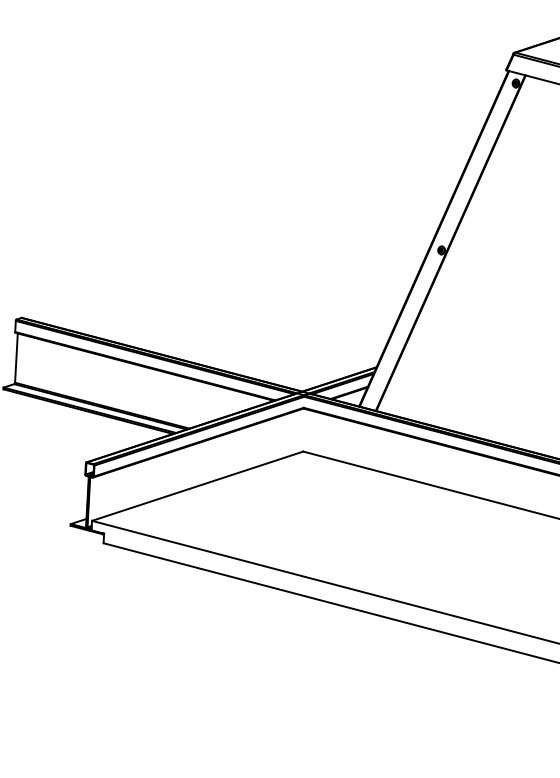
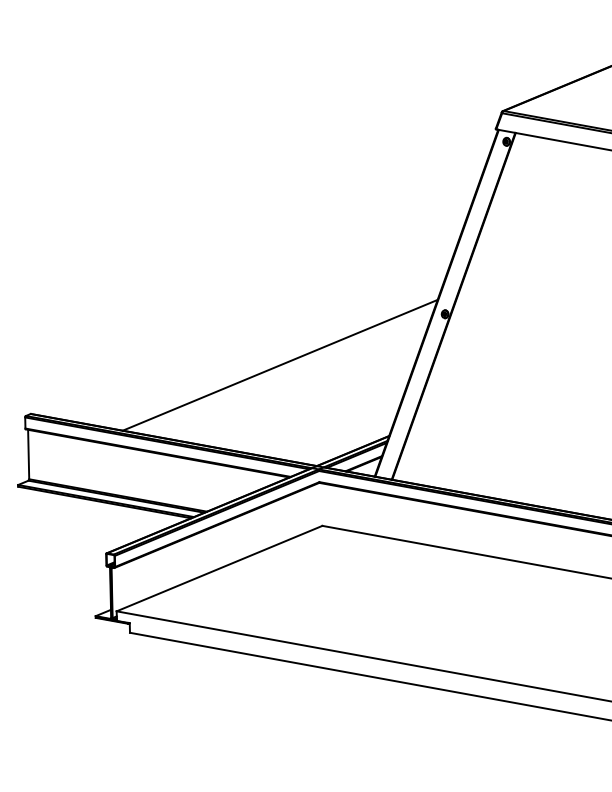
line: (272, 287) -> (279, 364), added

